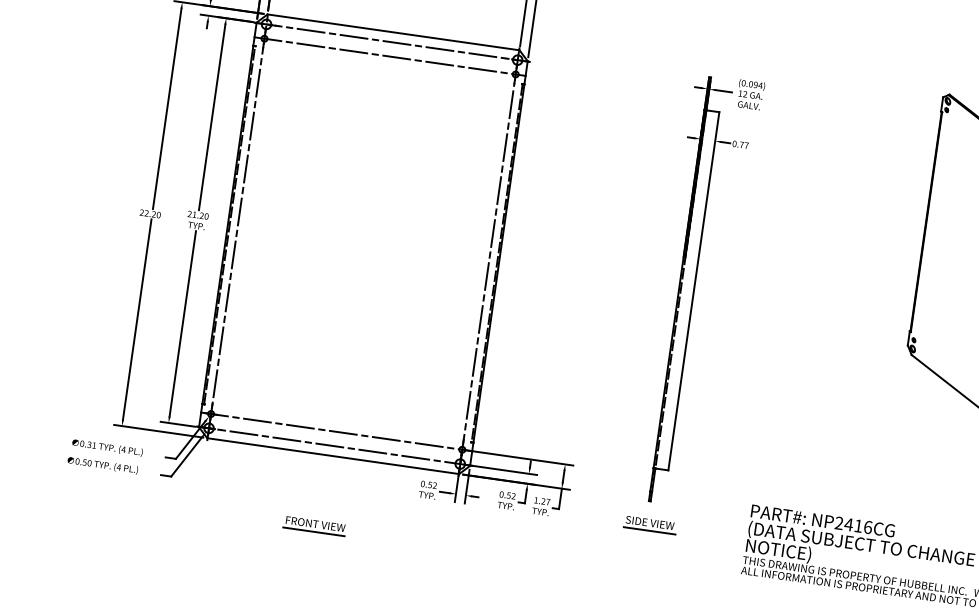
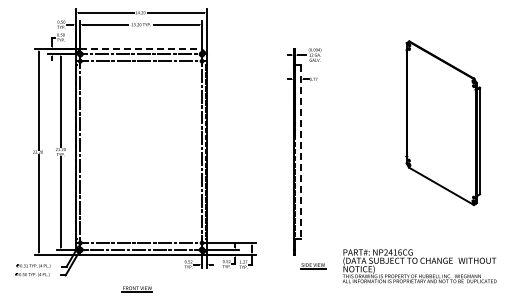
line: (394, 32) -> (141, 49), solid -> dashed
line: (694, 292) -> (301, 152), solid -> dashed
part: (650, 525) -> (313, 266), moved

